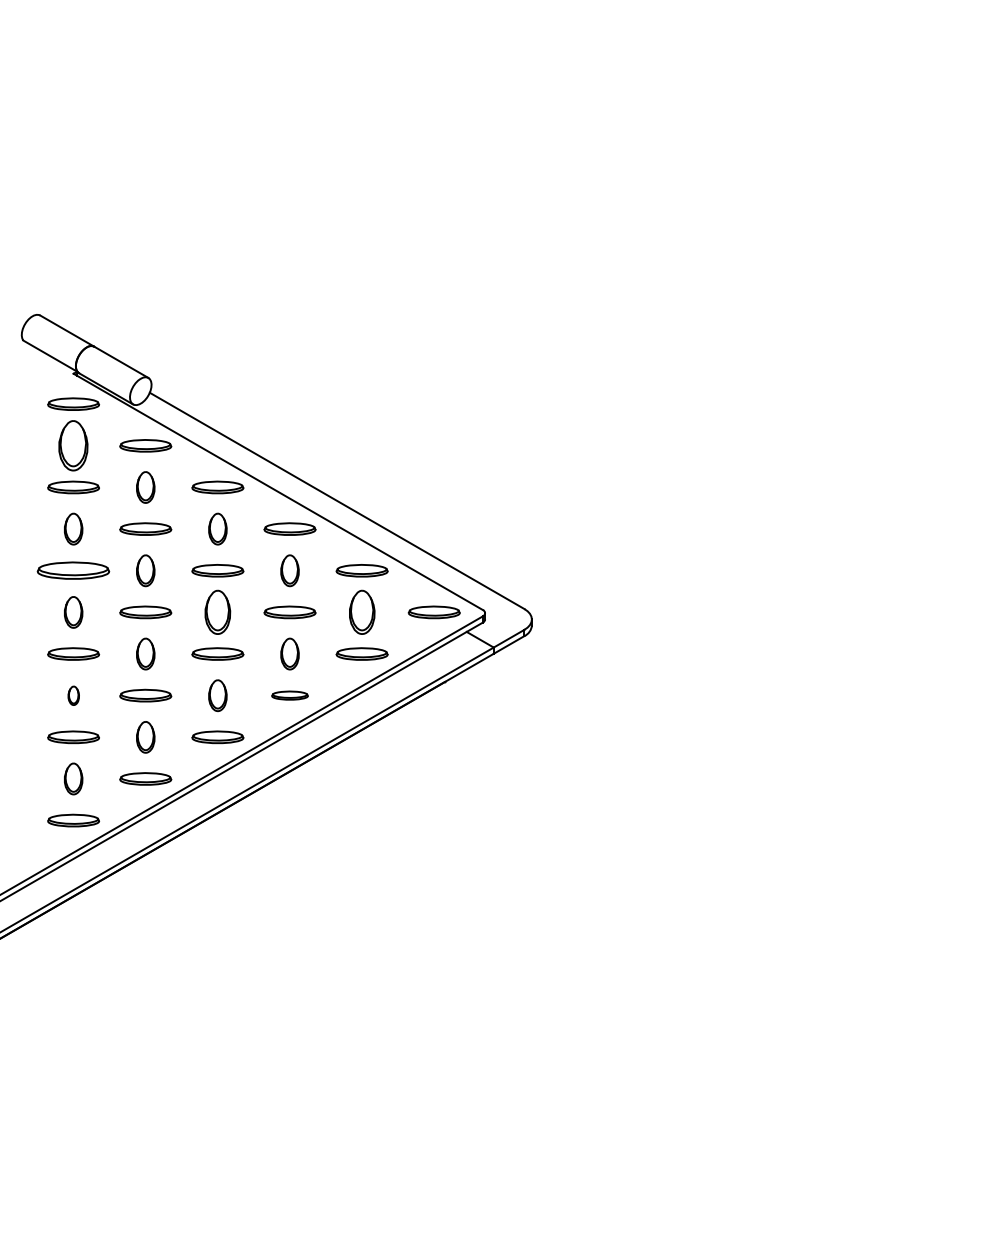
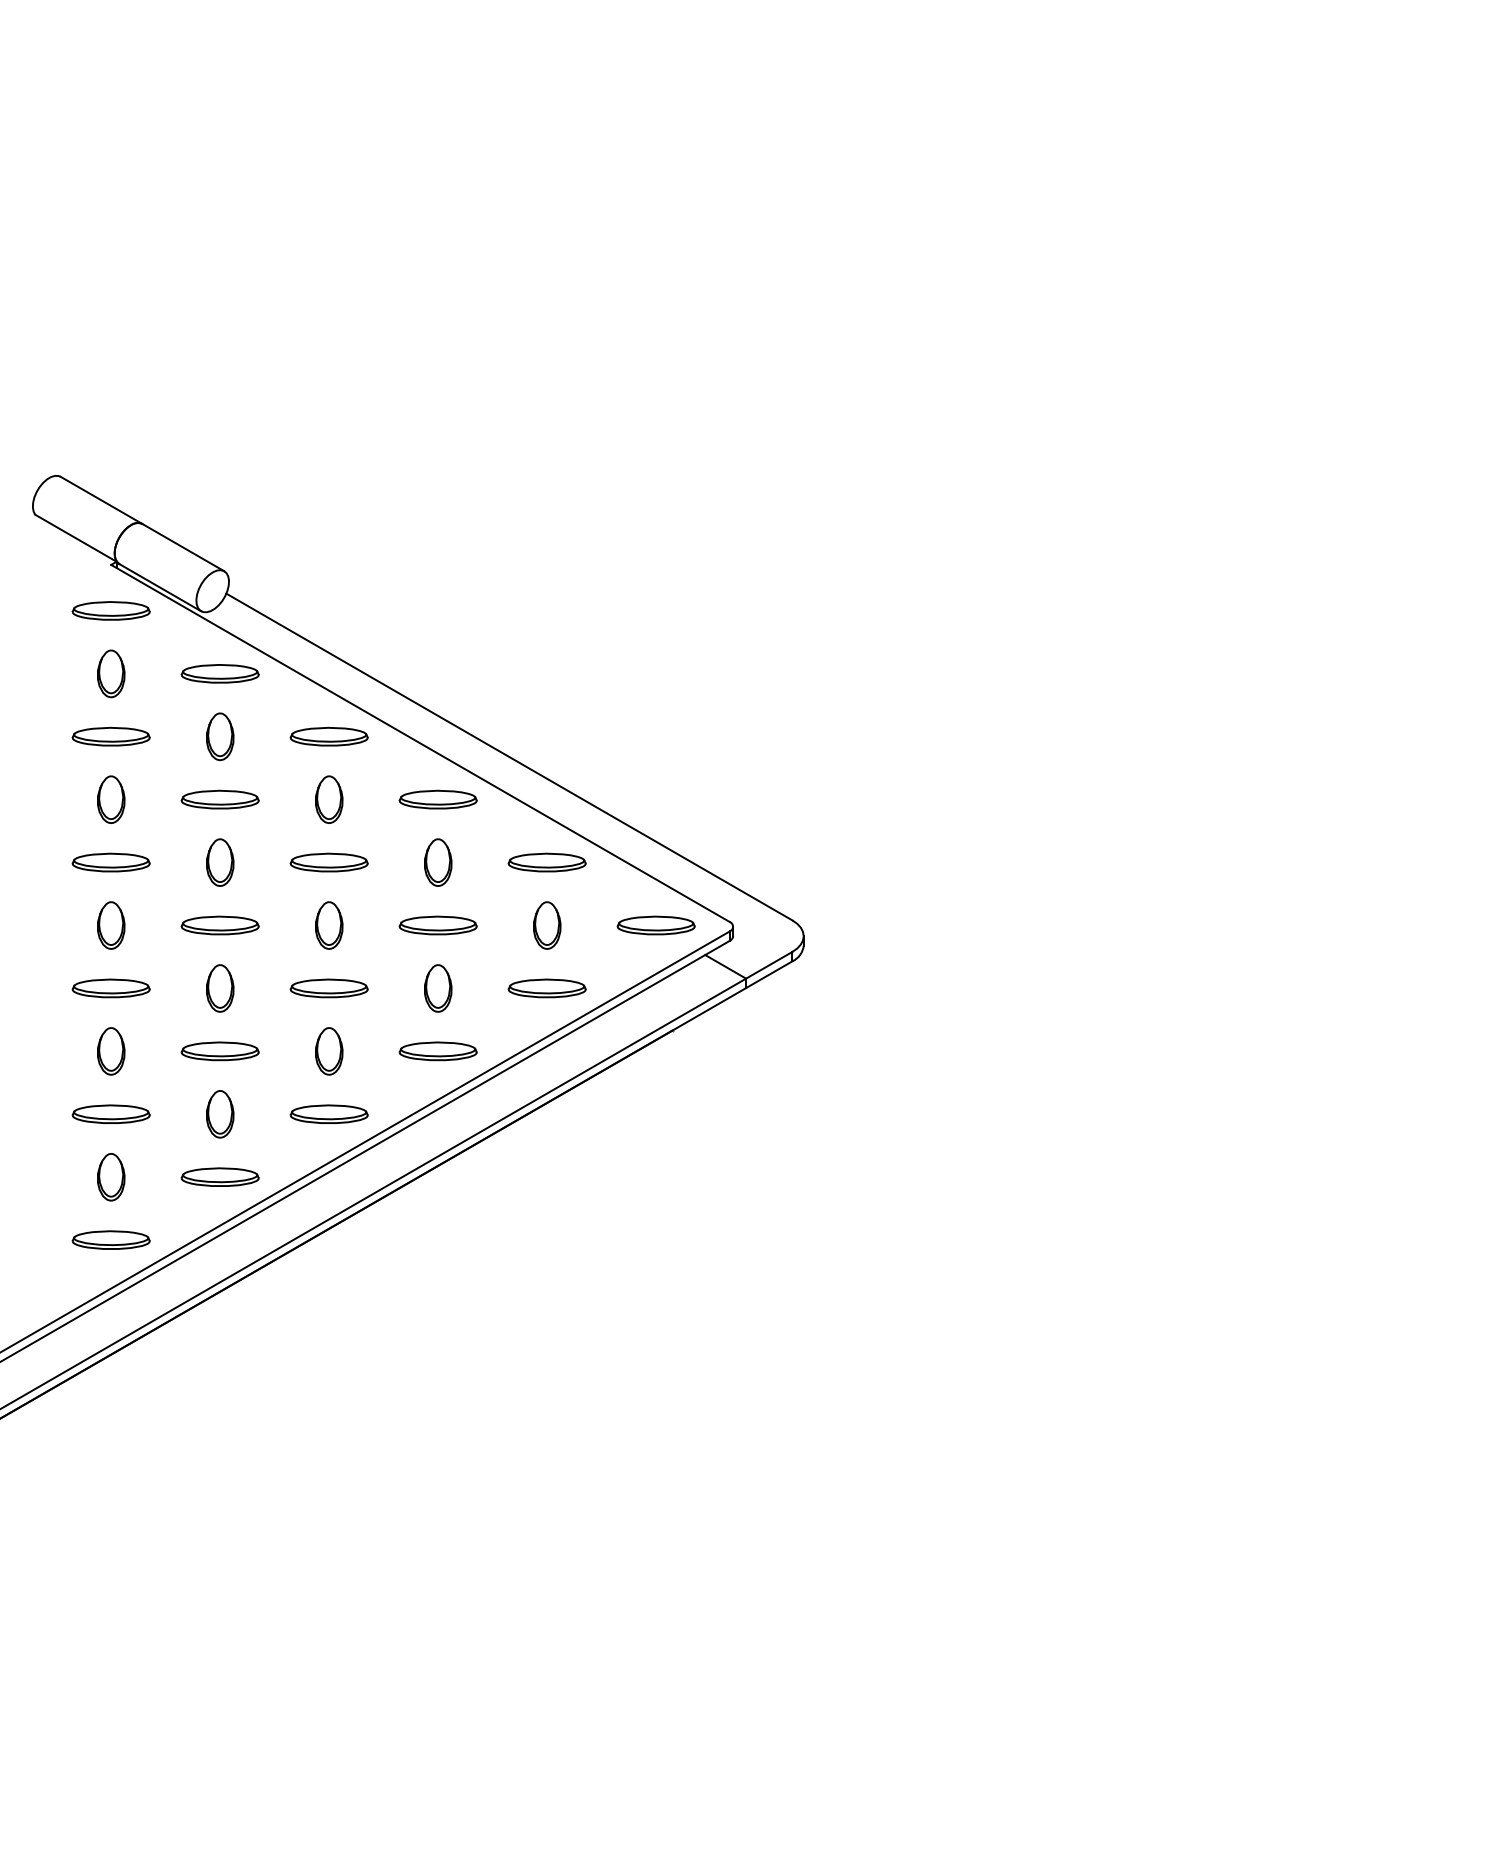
part: (73, 445) -> (111, 673), size x0.62
part: (73, 570) -> (111, 862), size x0.71
part: (217, 612) -> (328, 925), size x0.71
part: (361, 612) -> (546, 925), size x0.71
part: (73, 695) -> (111, 1051), size x1.67
part: (289, 695) -> (437, 1051), size x1.43

